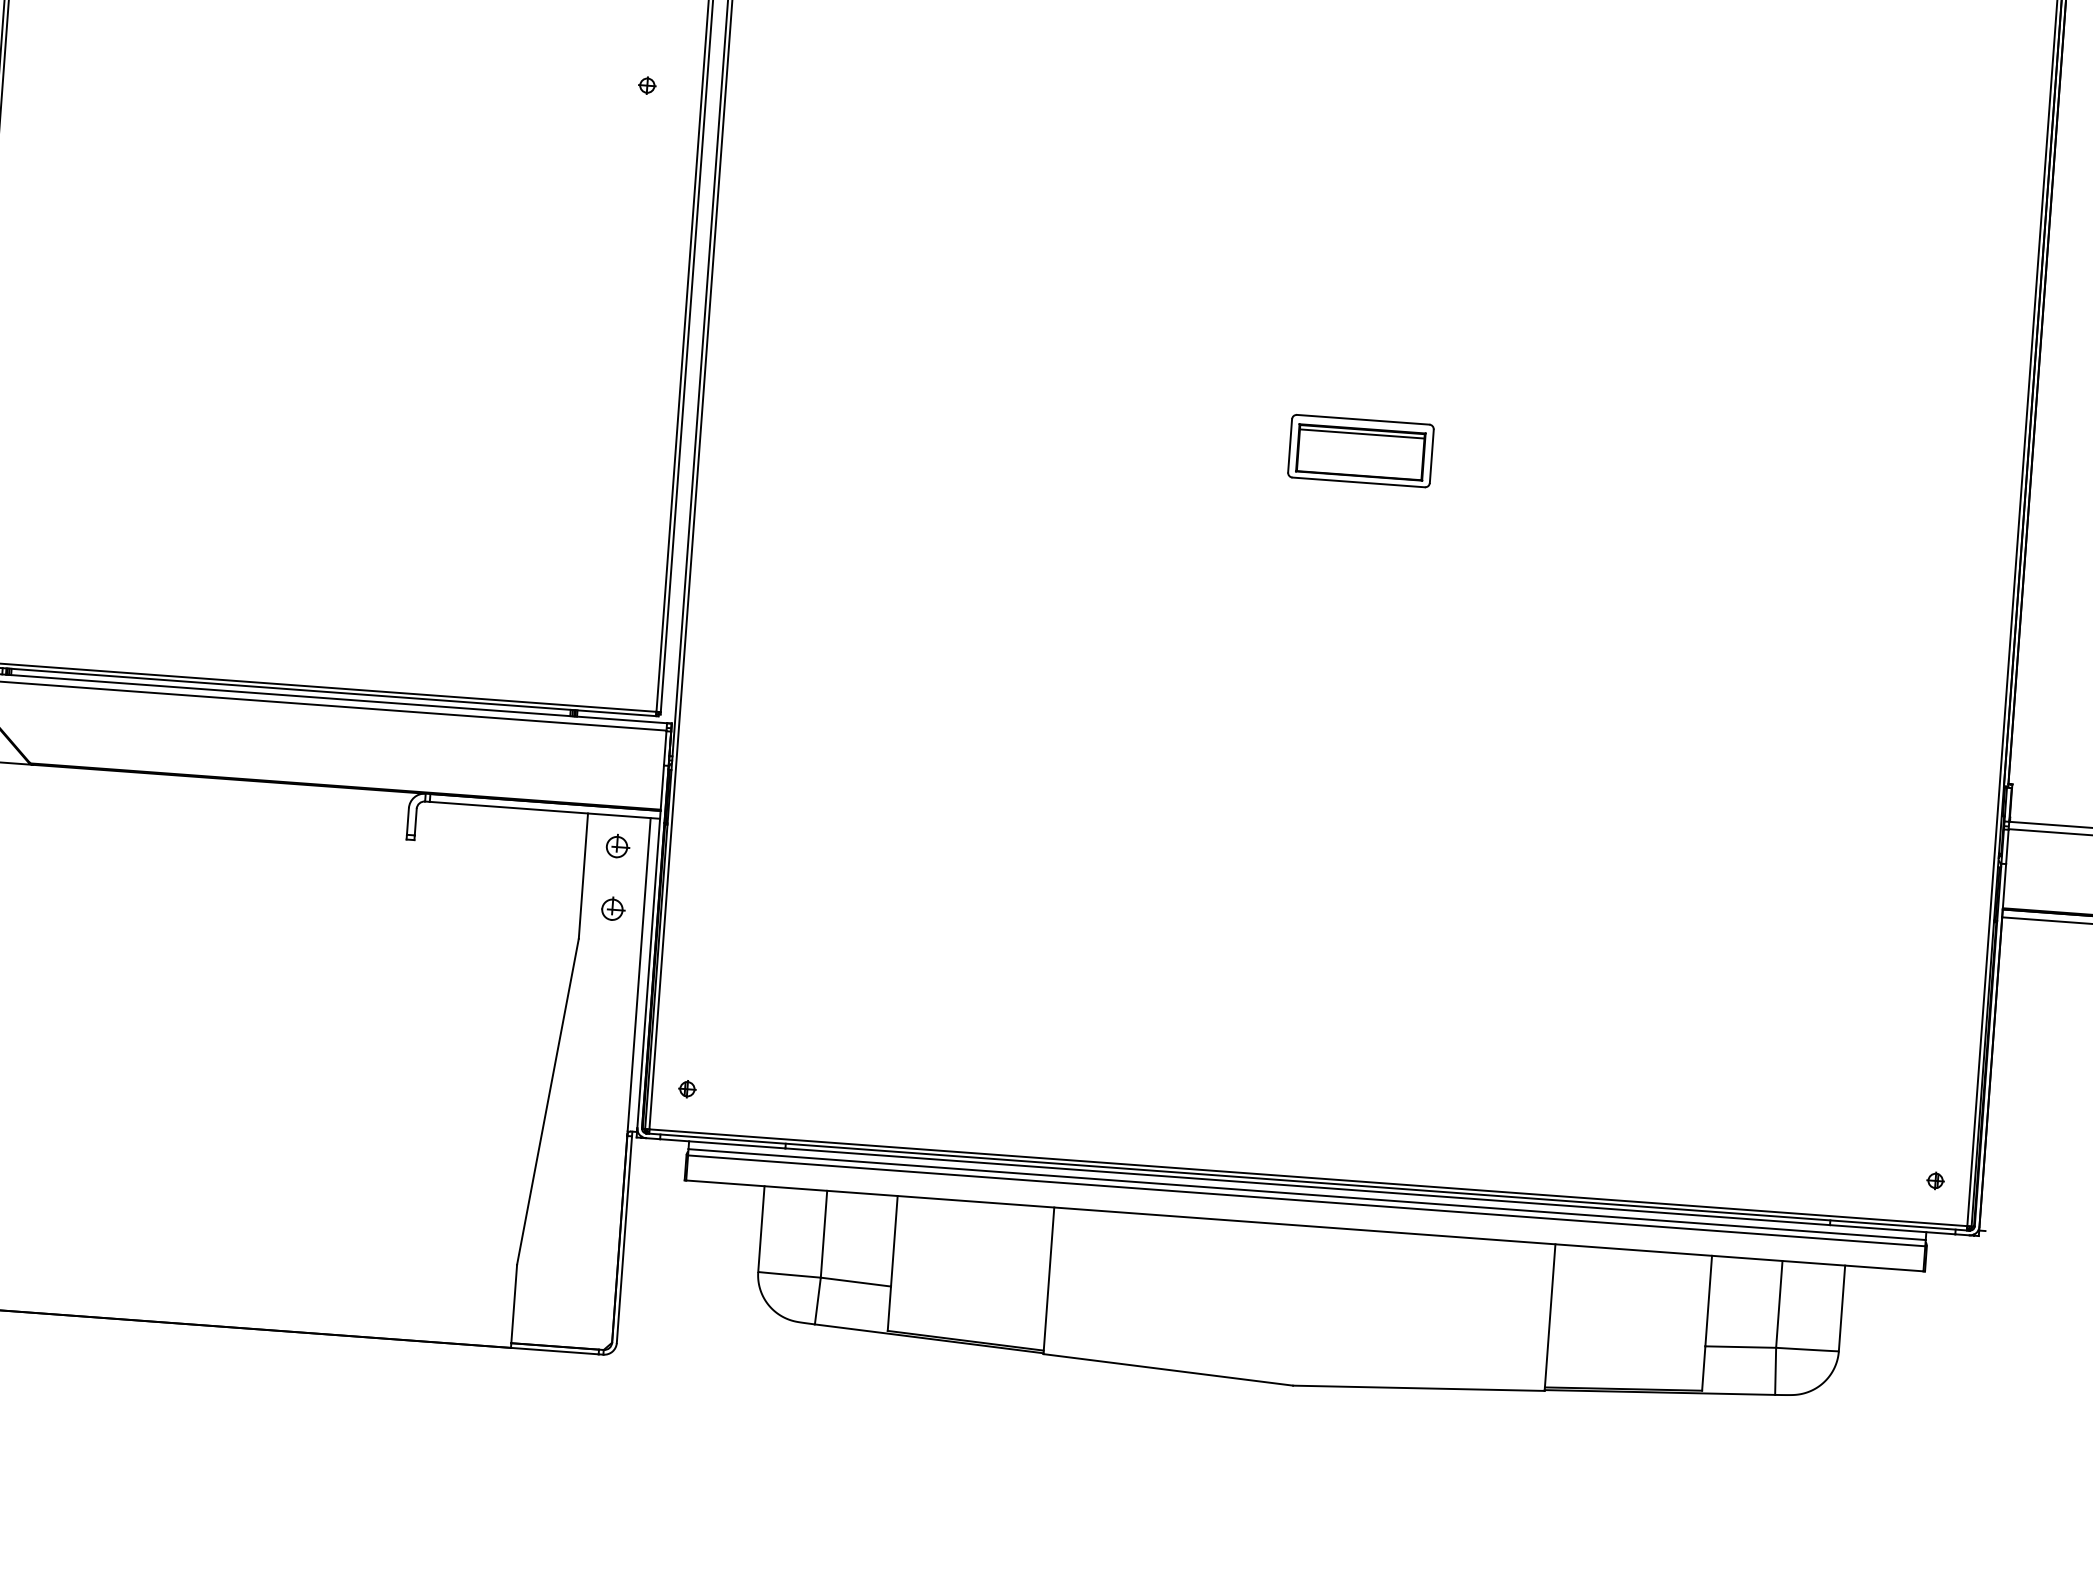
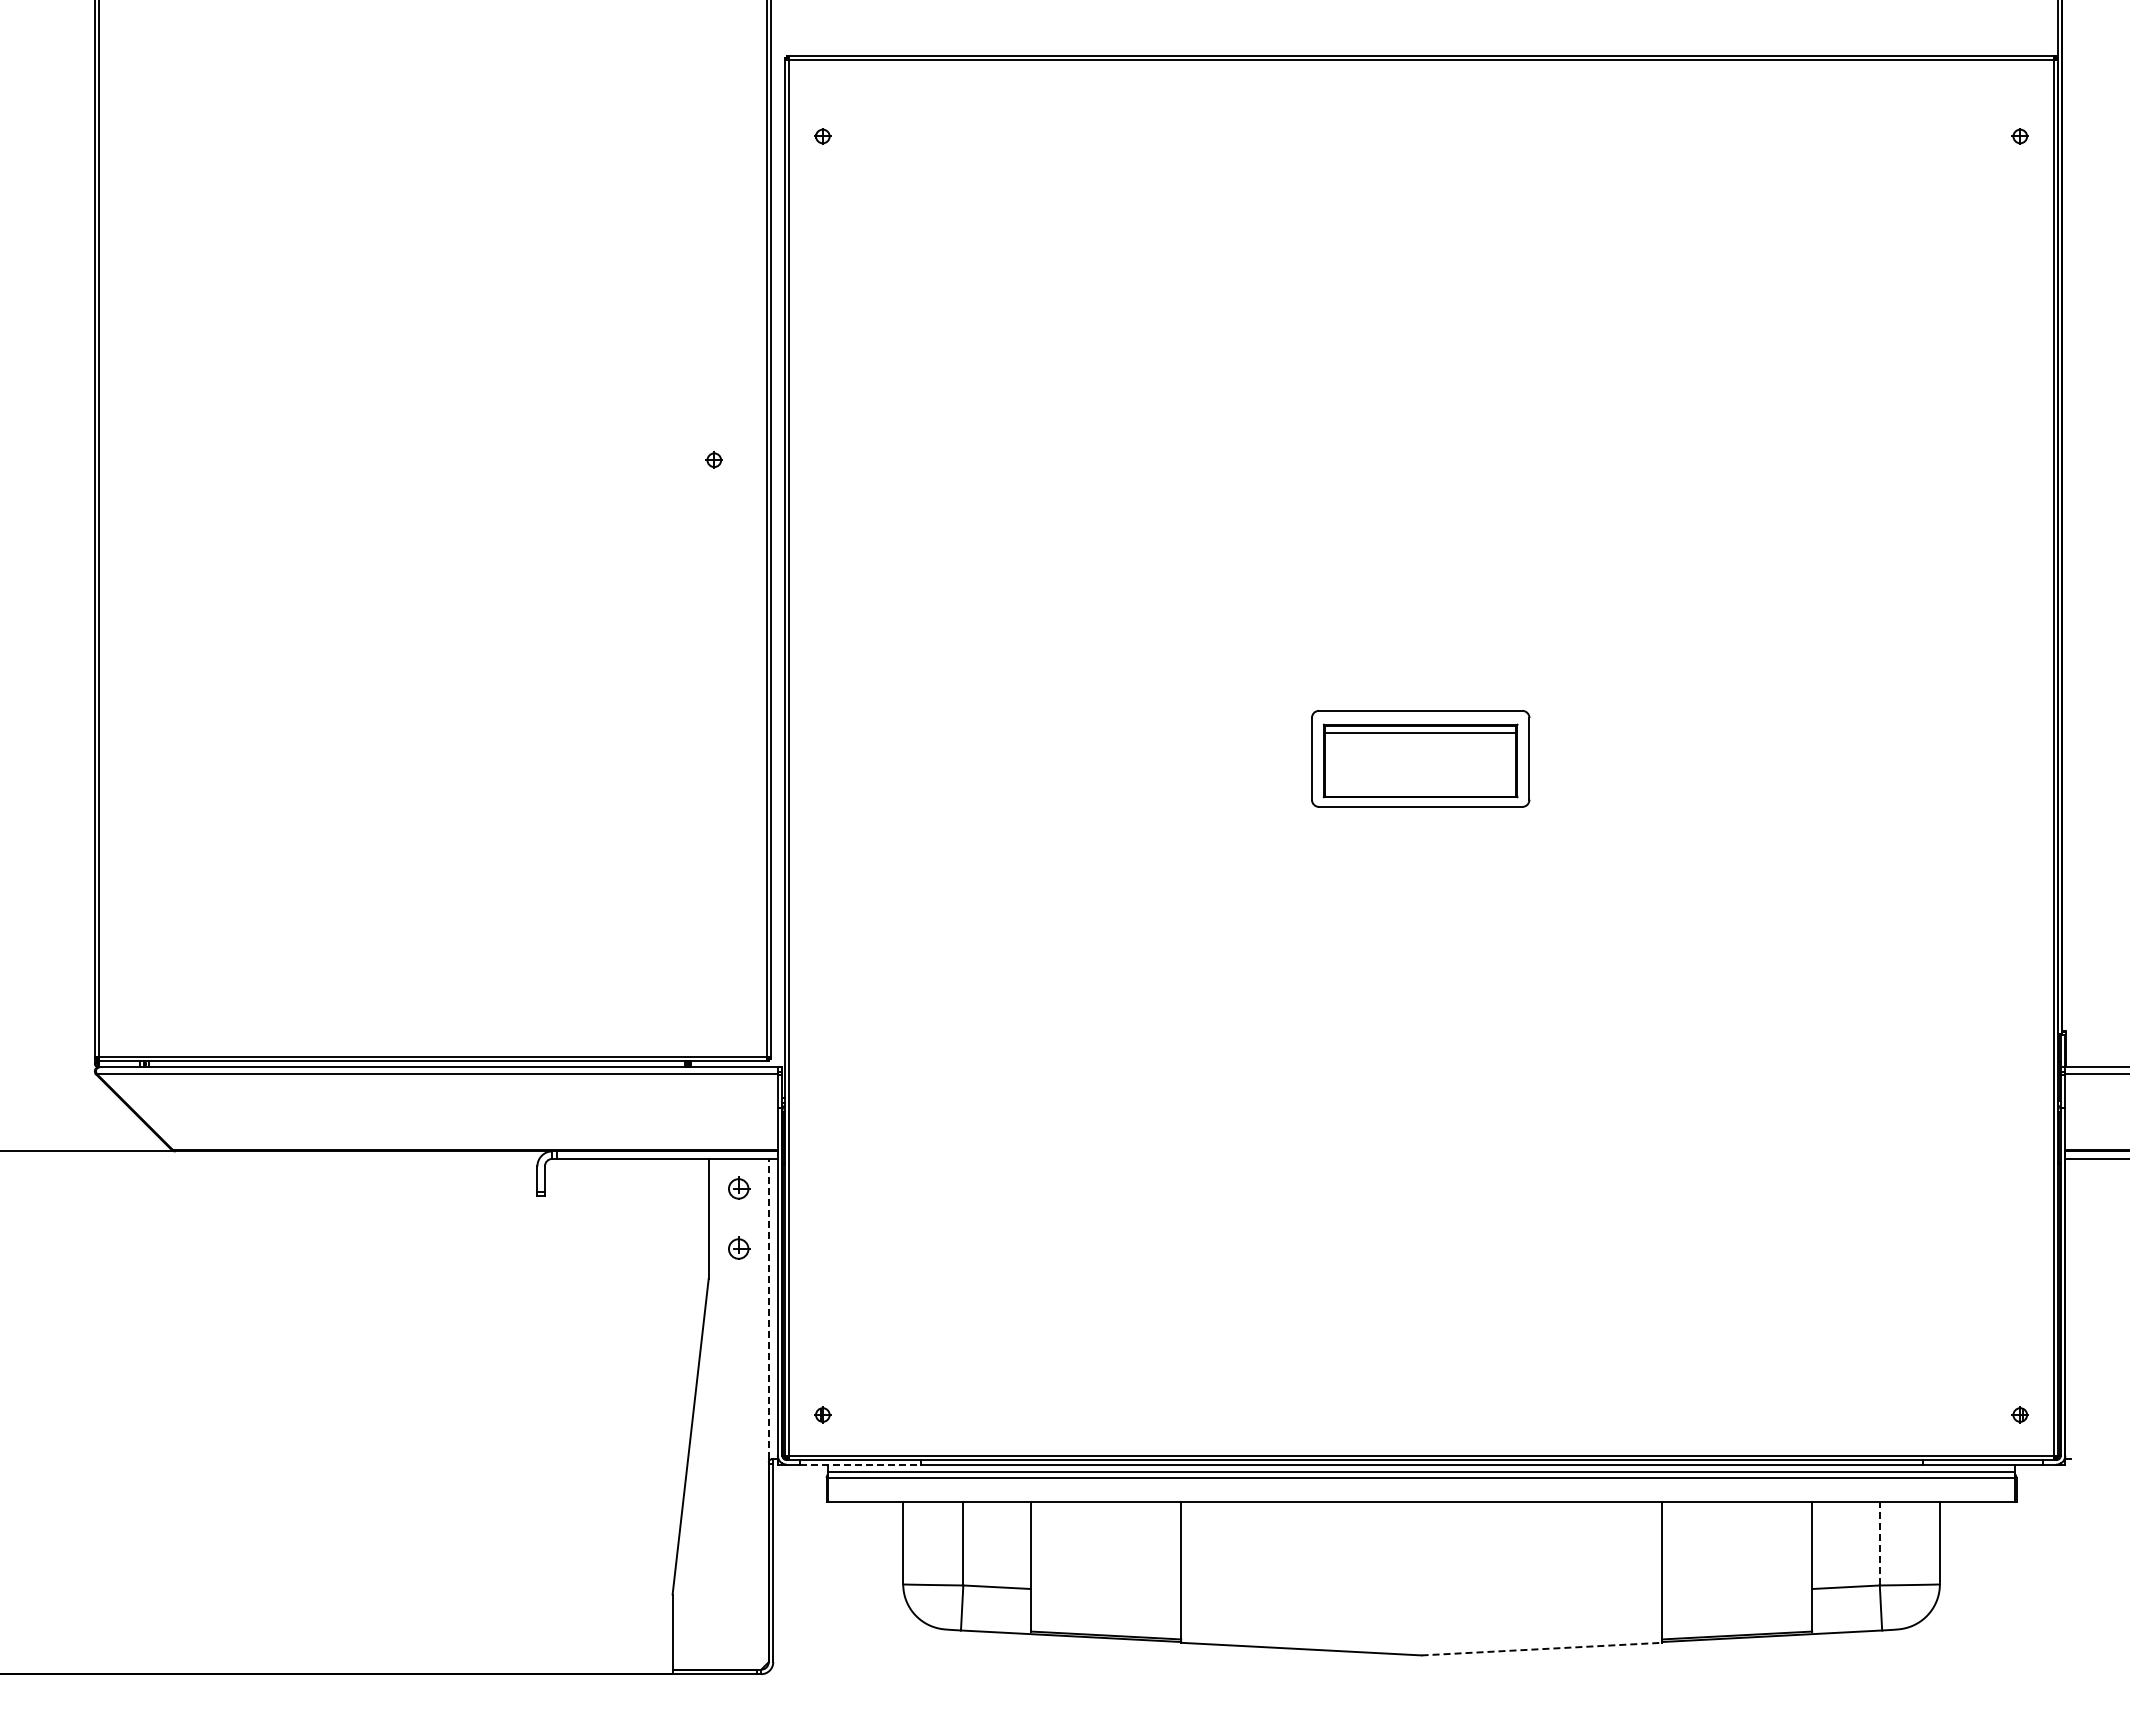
part: (1360, 450) -> (1420, 758), size x1.6
line: (638, 974) -> (768, 1308), solid -> dashed
line: (722, 1143) -> (860, 1464), solid -> dashed
line: (1779, 1304) -> (1879, 1543), solid -> dashed
line: (1419, 1388) -> (1542, 1649), solid -> dashed

